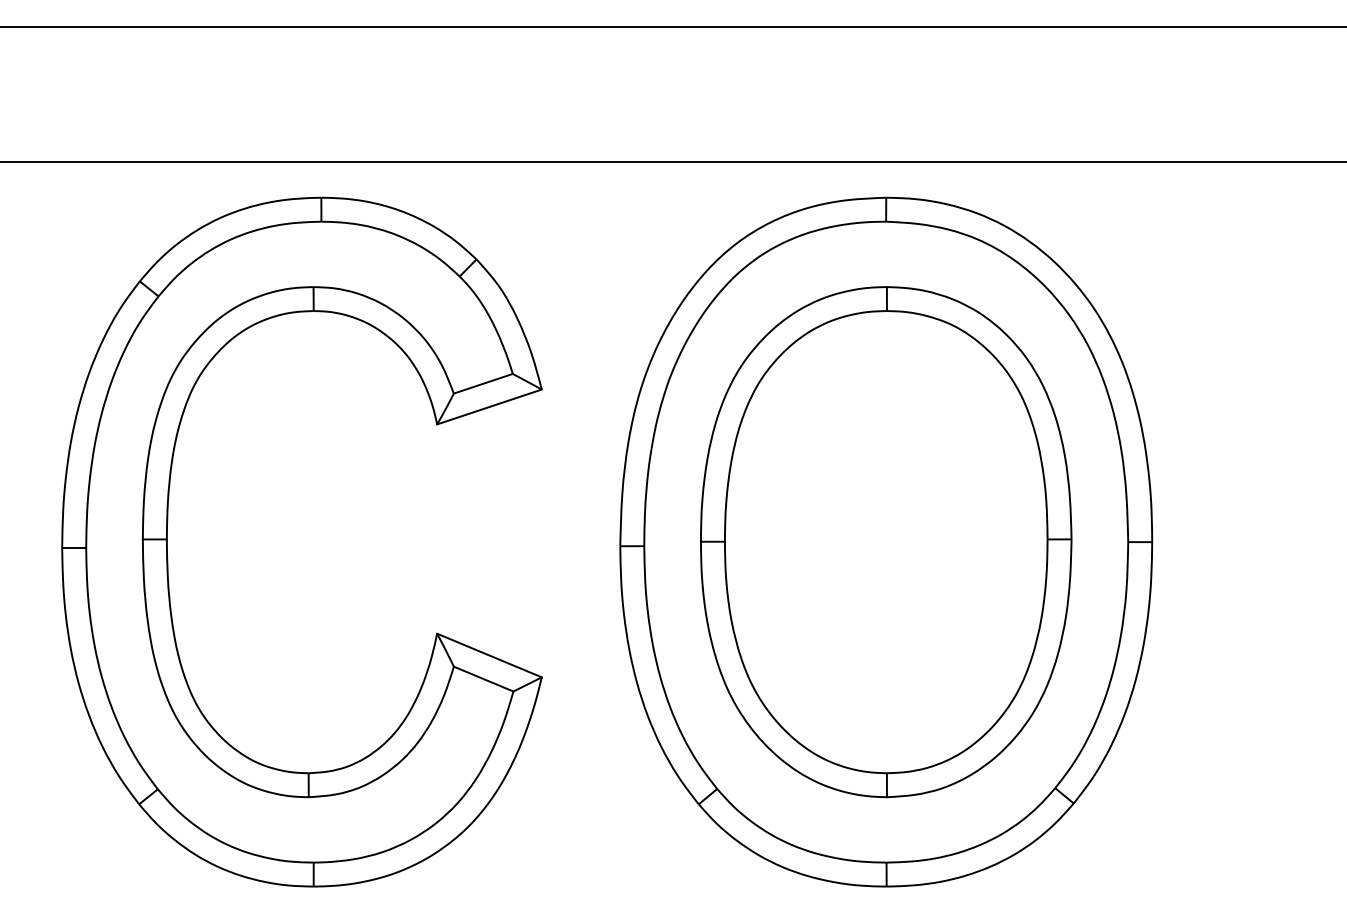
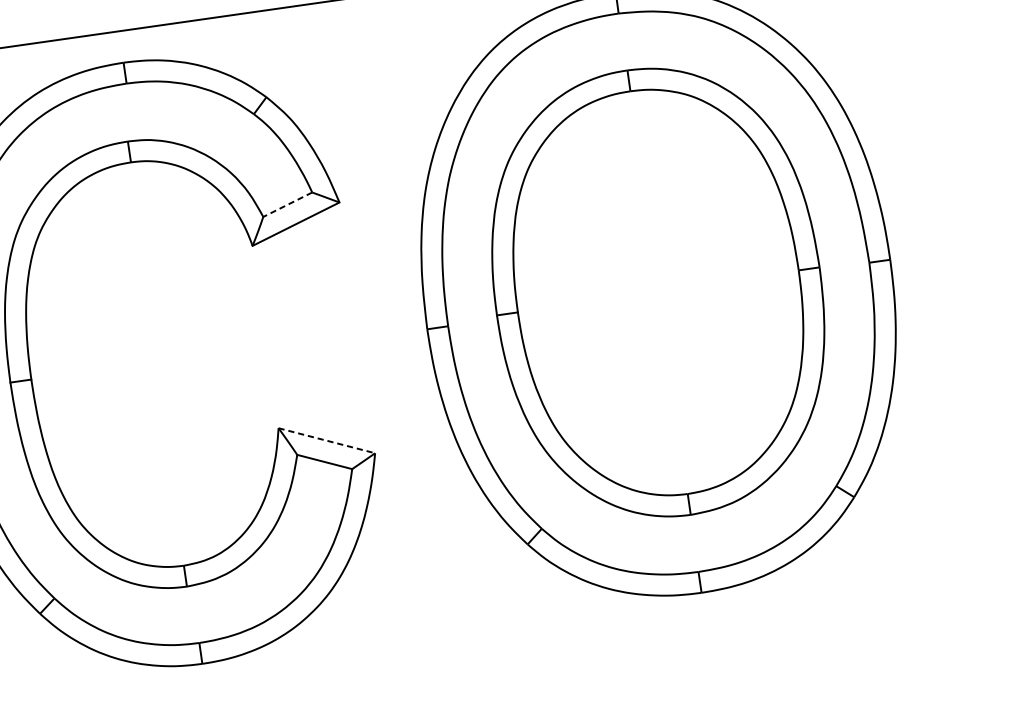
line: (482, 383) -> (287, 204), solid -> dashed
line: (489, 655) -> (326, 440), solid -> dashed

